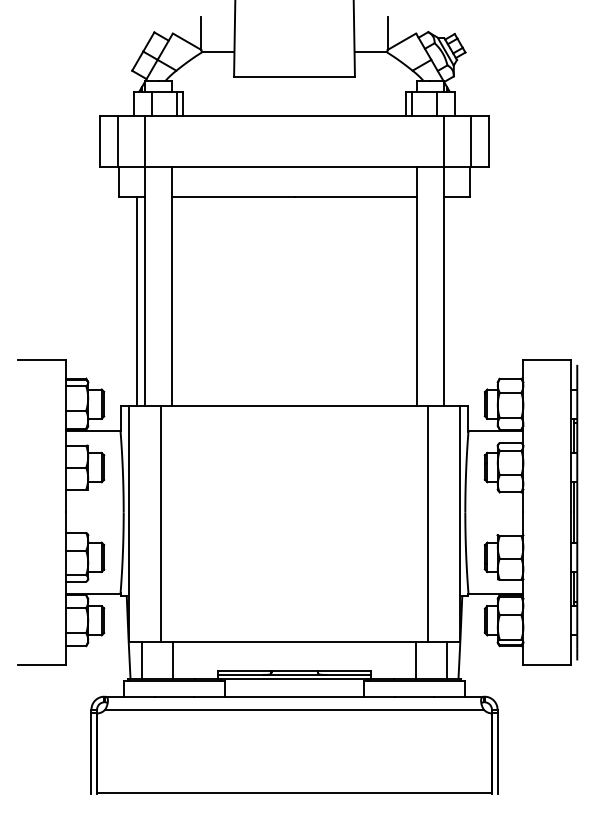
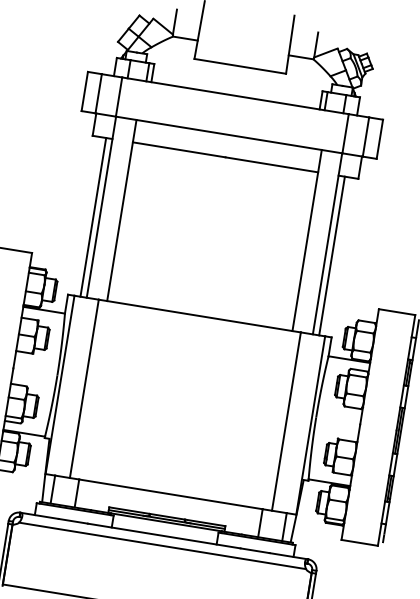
line: (452, 301) -> (332, 256), added

